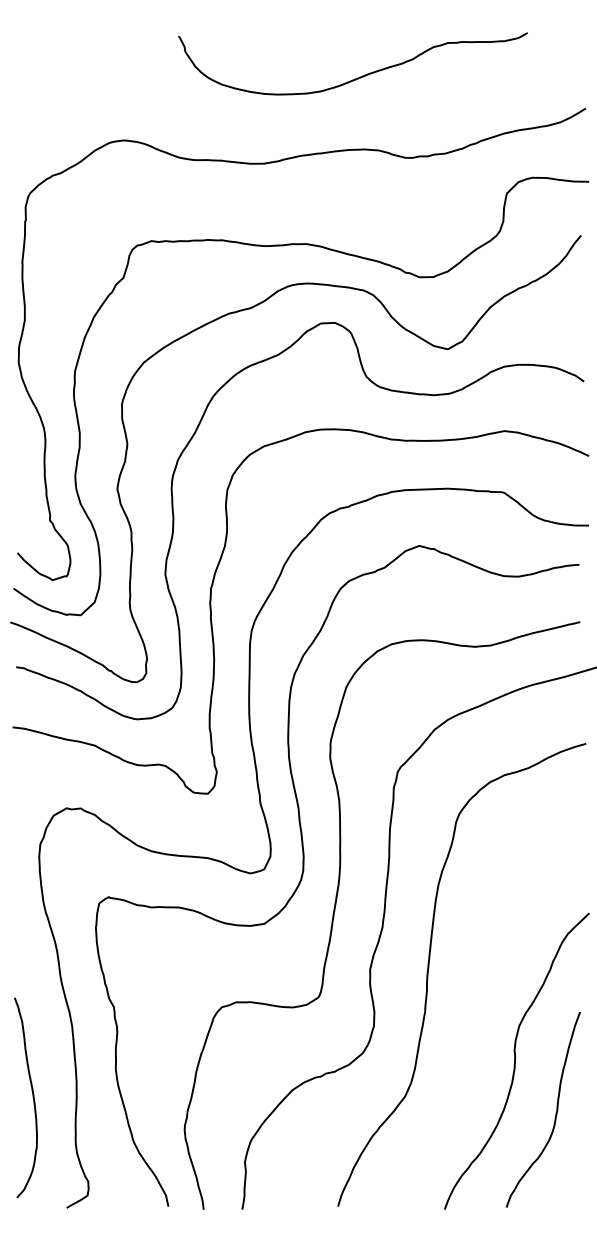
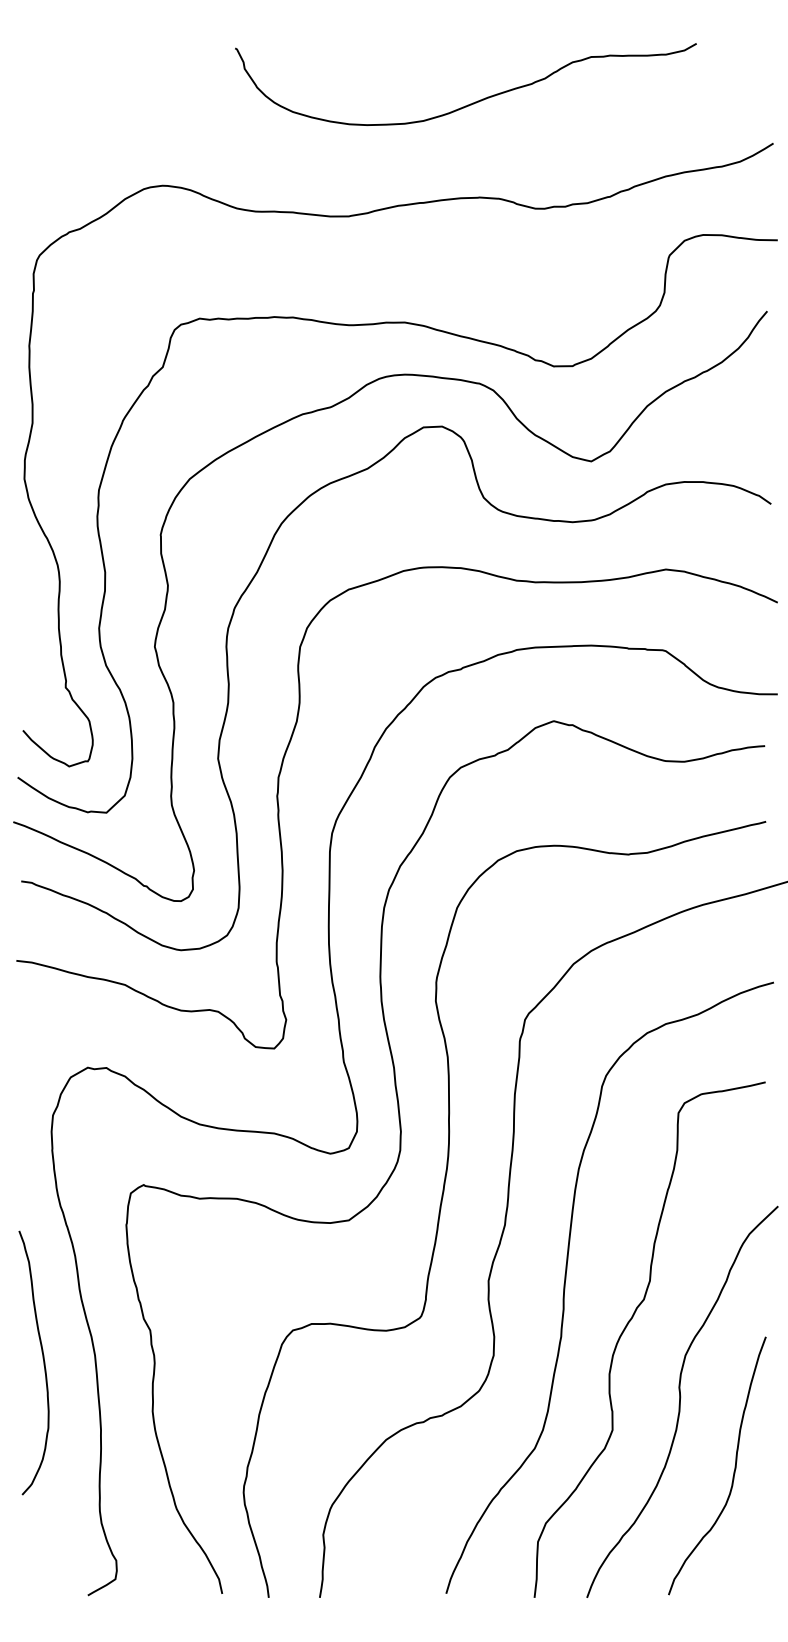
curve: (475, 1004) -> (627, 1326), added
curve: (32, 1097) -> (42, 1362), moved

